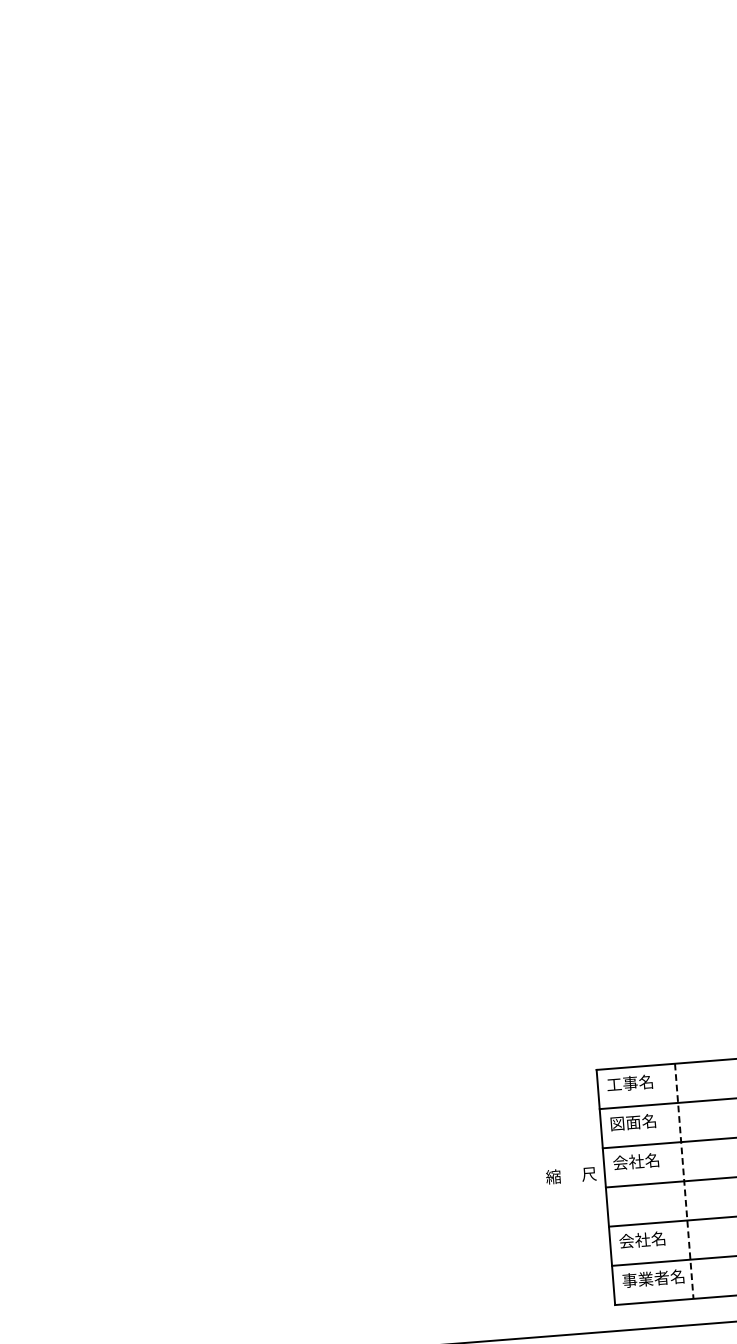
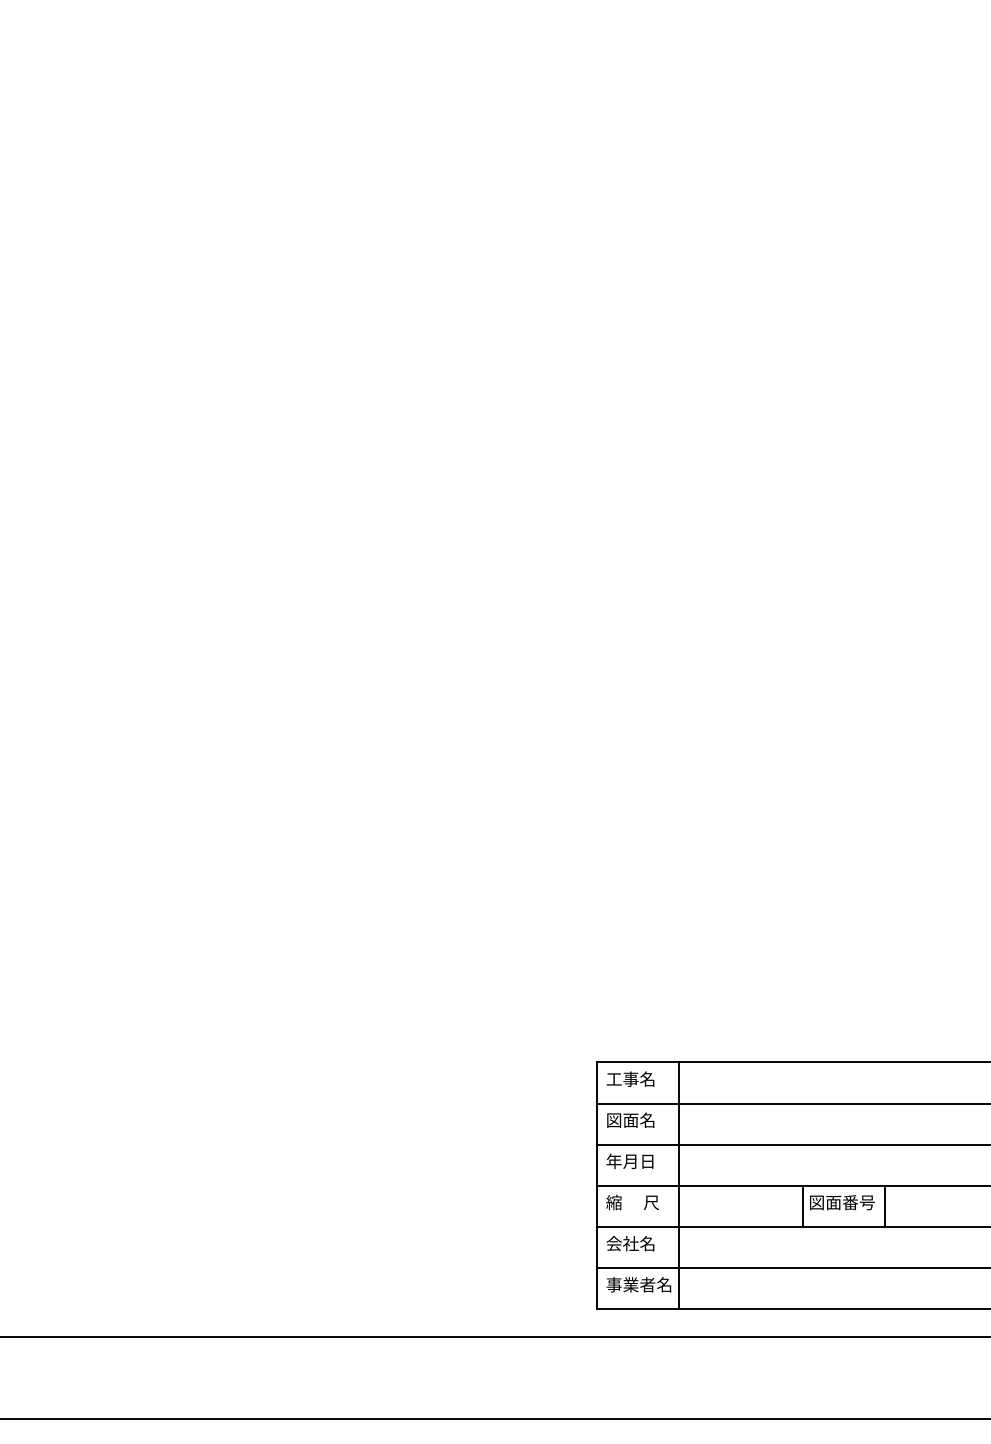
text: (636, 1161) -> (630, 1161), 会社名 -> 年月日
text: (571, 1175) -> (632, 1202), moved
line: (684, 1181) -> (679, 1186), dashed -> solid

